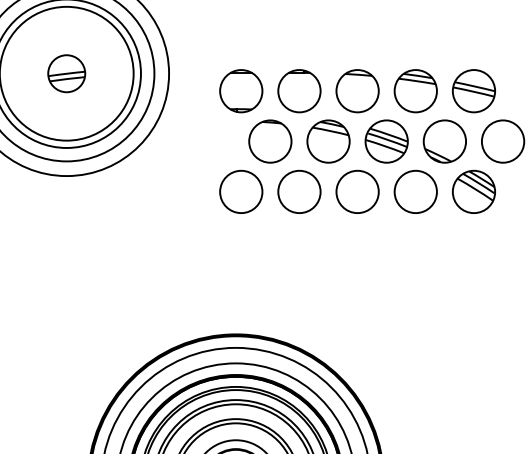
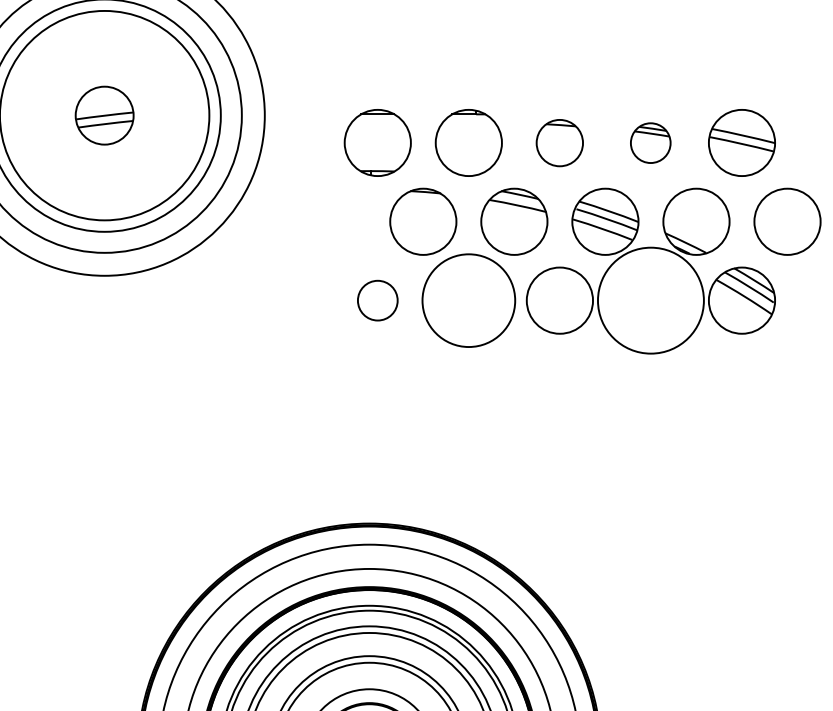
part: (357, 91) -> (559, 143), size x0.7
part: (415, 91) -> (650, 143), size x0.6
circle: (241, 191) -> (378, 299), size x0.6
circle: (299, 191) -> (468, 299), size x1.4
circle: (415, 191) -> (650, 299), size x1.6

